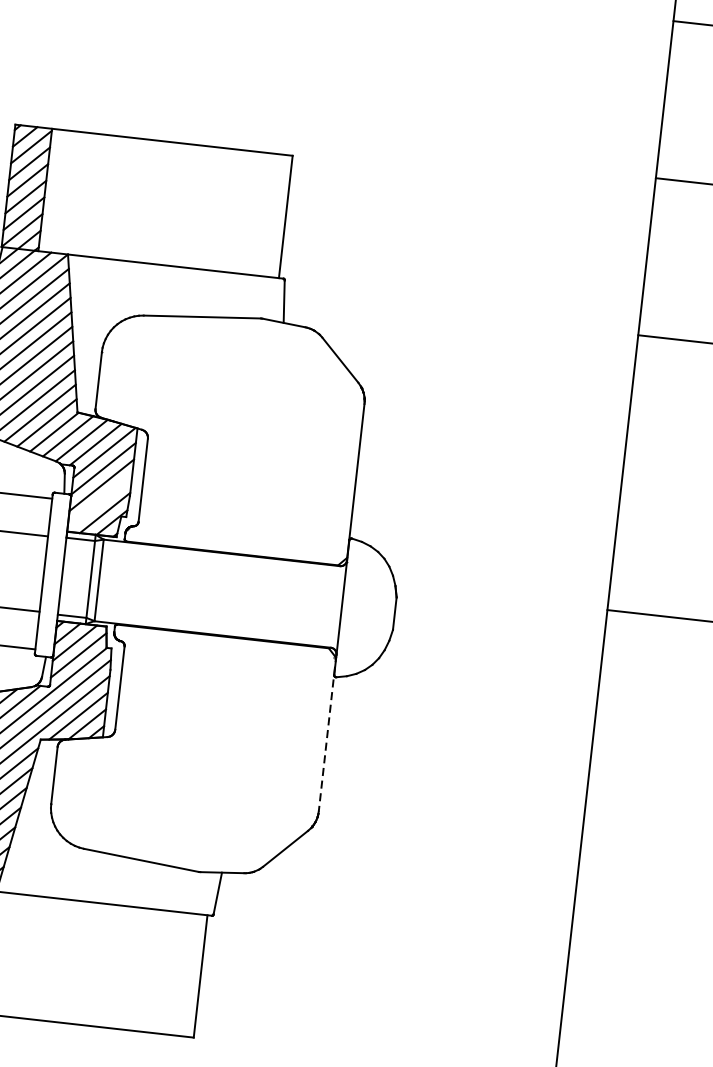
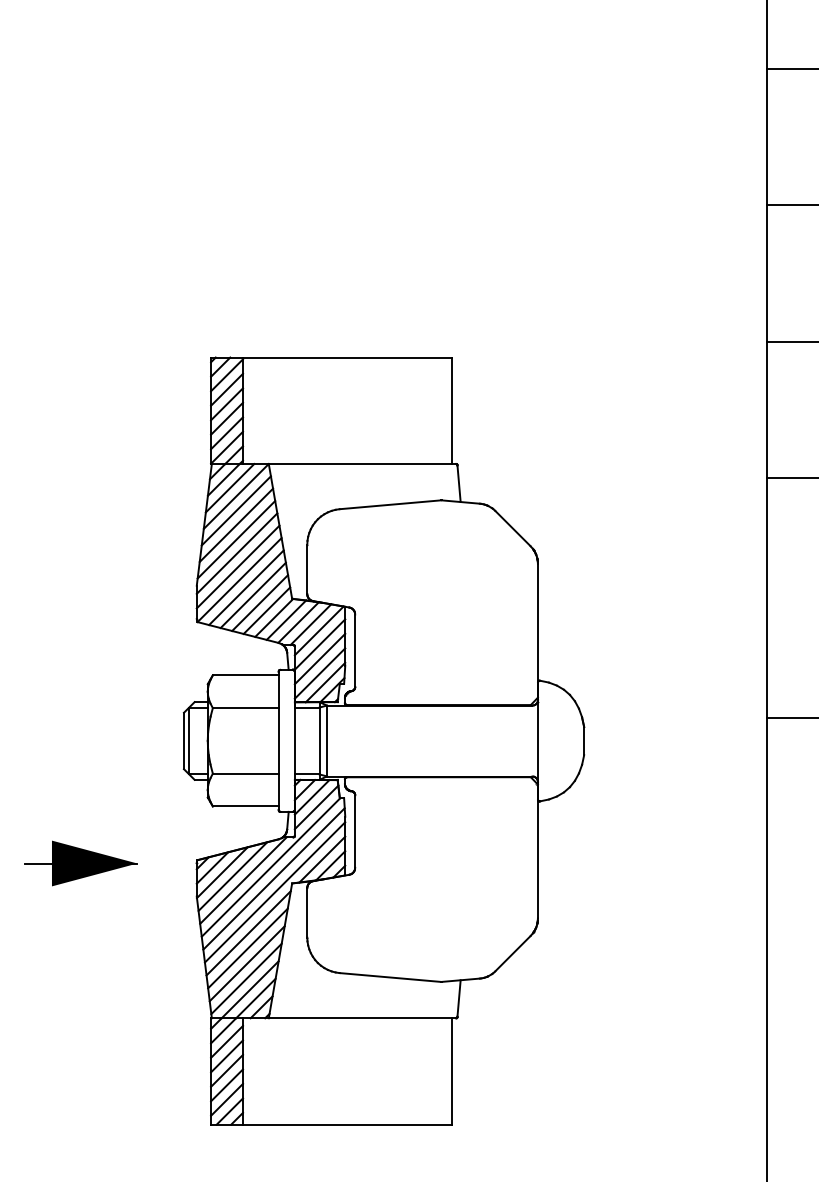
line: (99, 501) -> (319, 673), added
line: (327, 733) -> (537, 850), dashed -> solid

